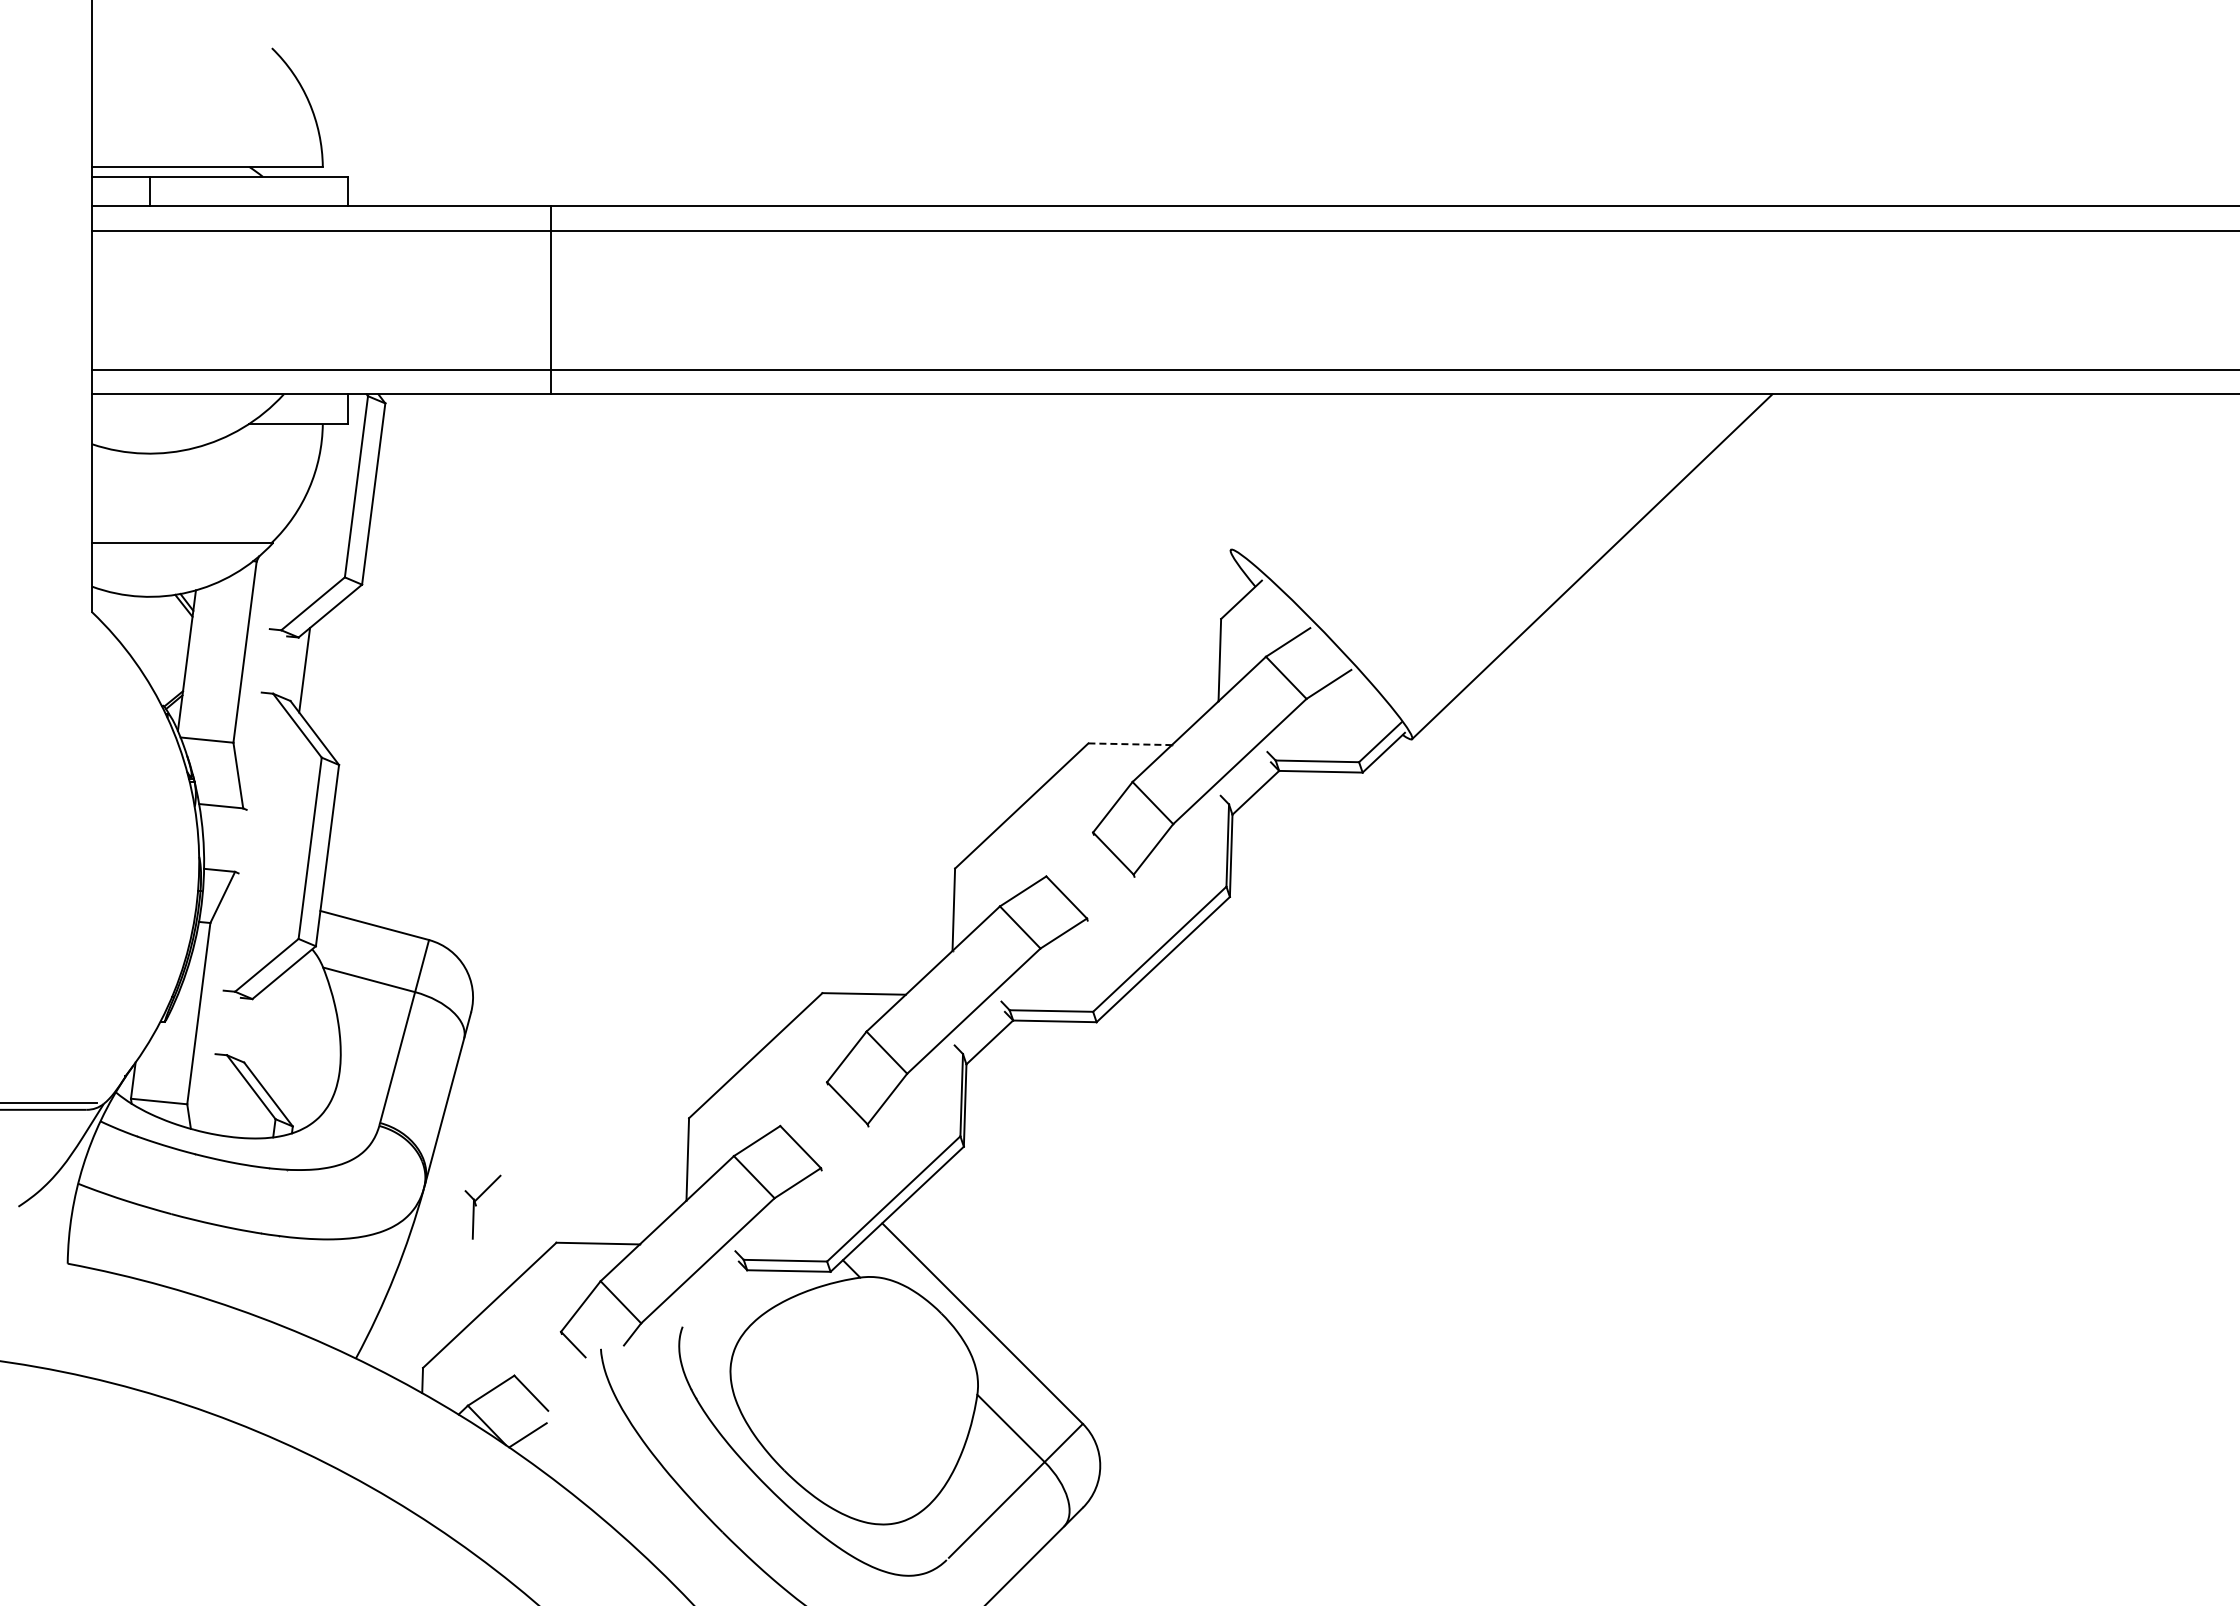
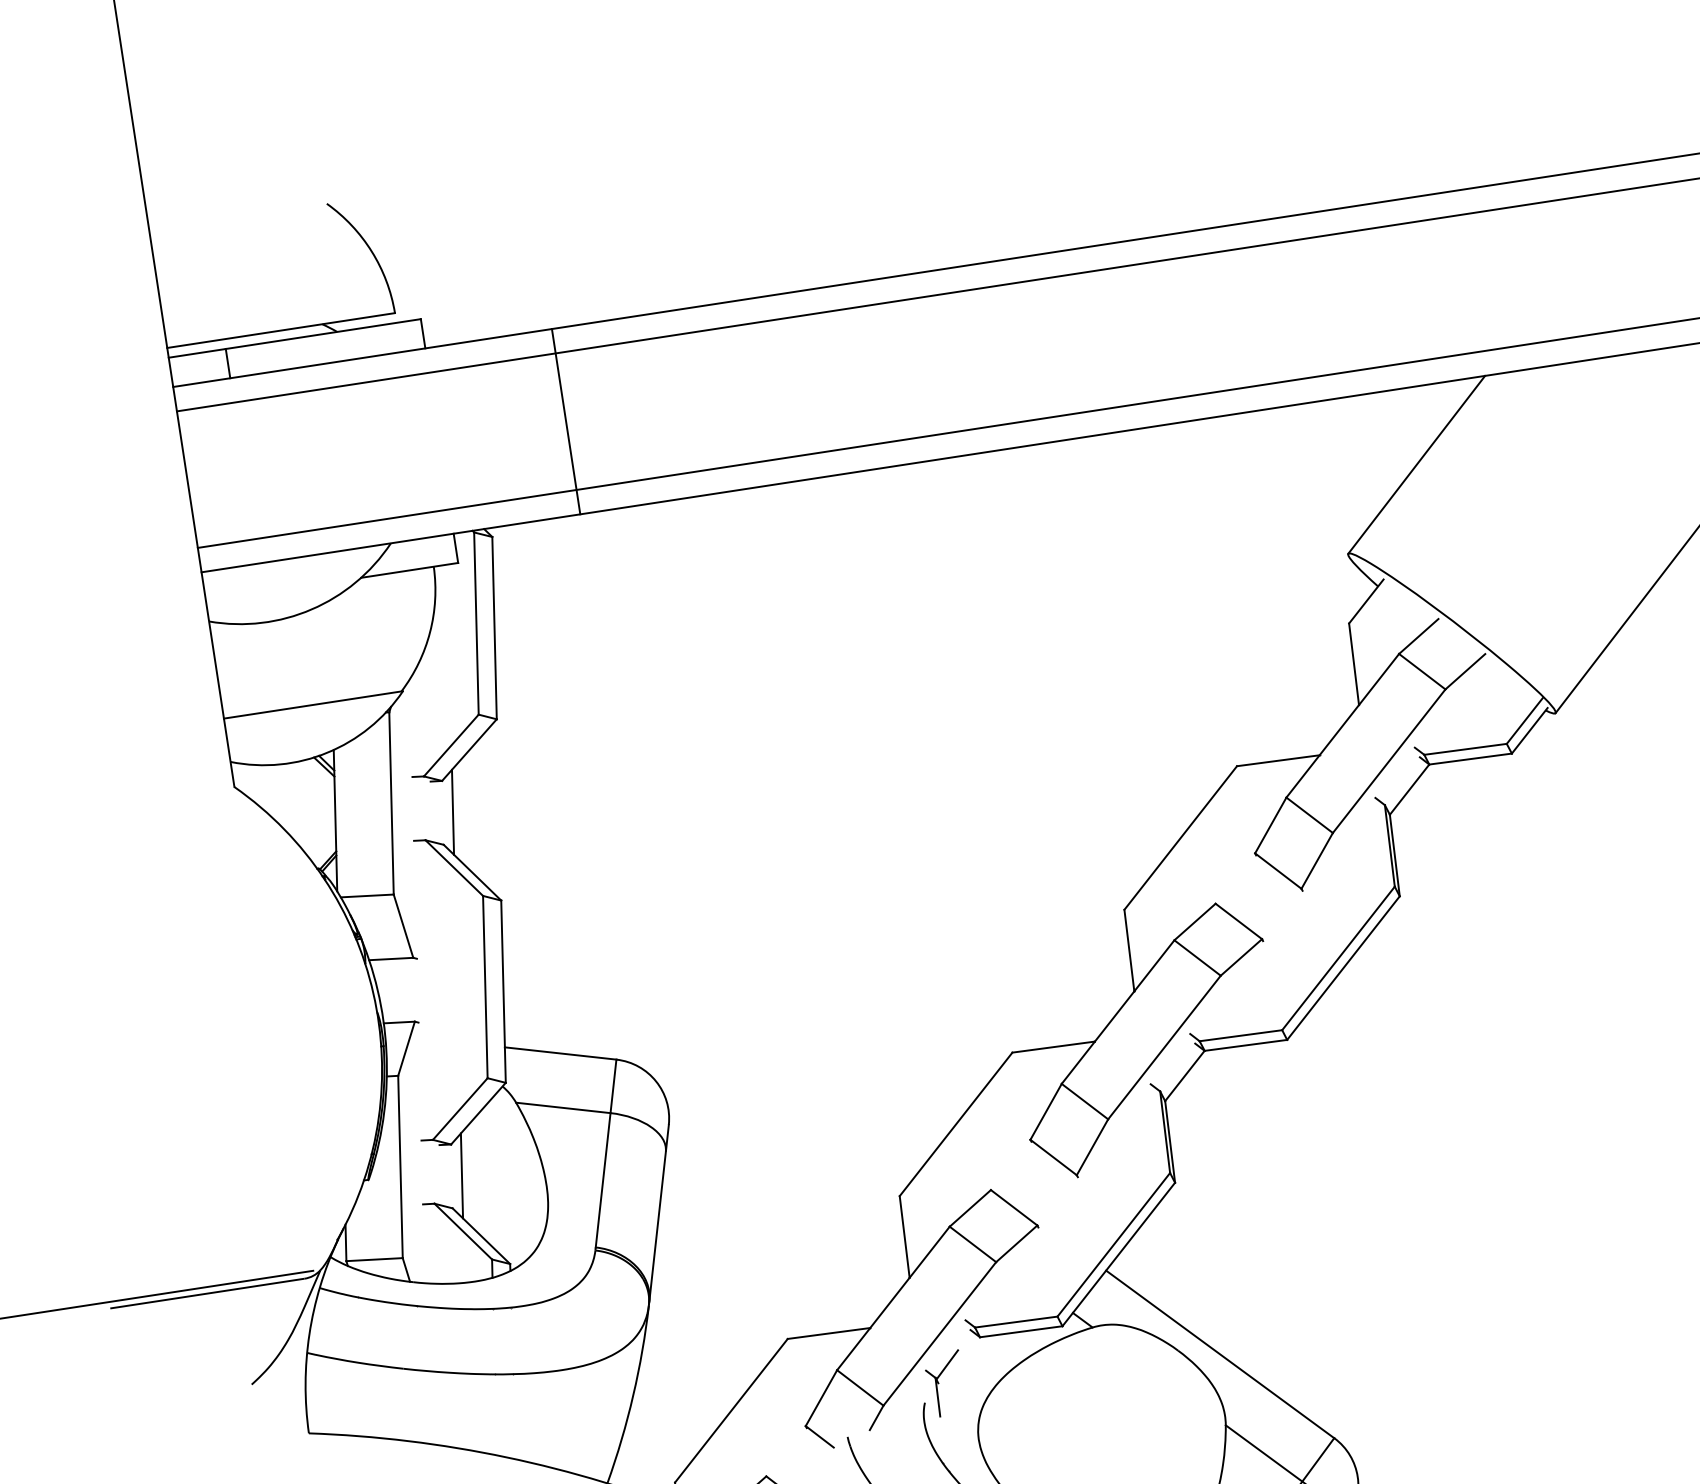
line: (550, 300) -> (565, 421), moved
line: (1311, 471) -> (1416, 464), added
line: (1130, 744) -> (1278, 760), dashed -> solid
line: (258, 1031) -> (462, 1175), added
part: (482, 1206) -> (944, 1383), moved

